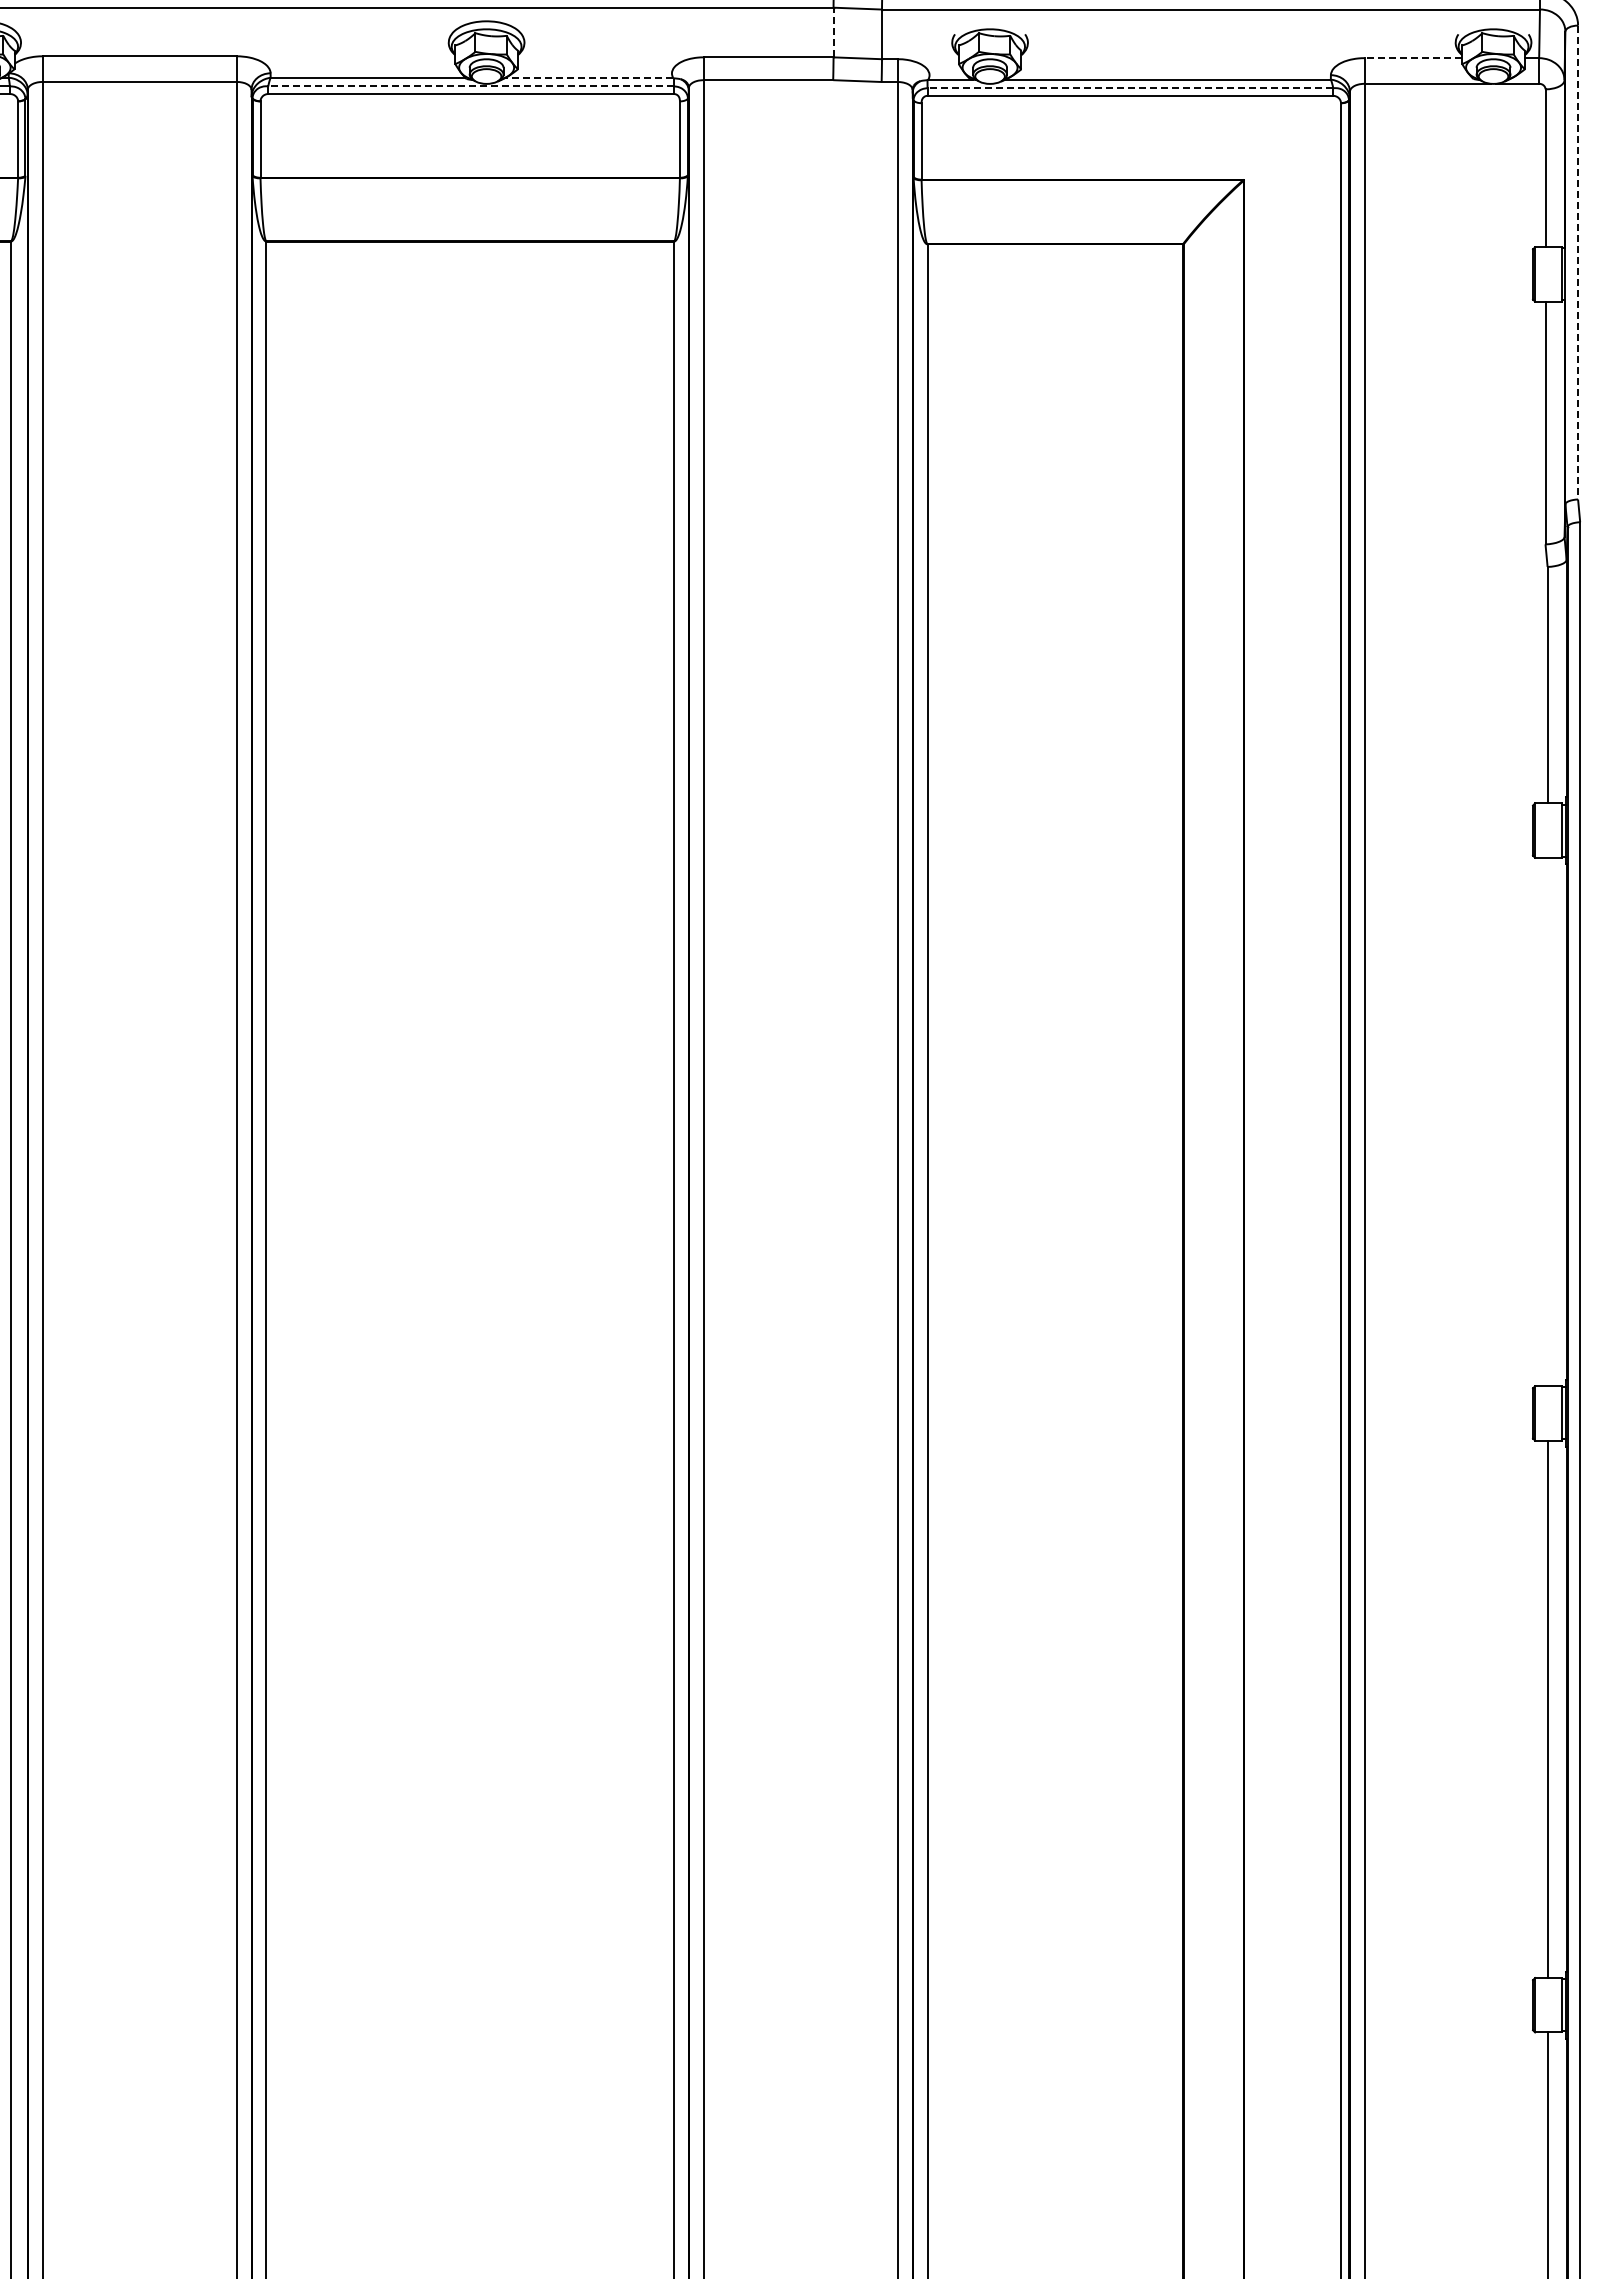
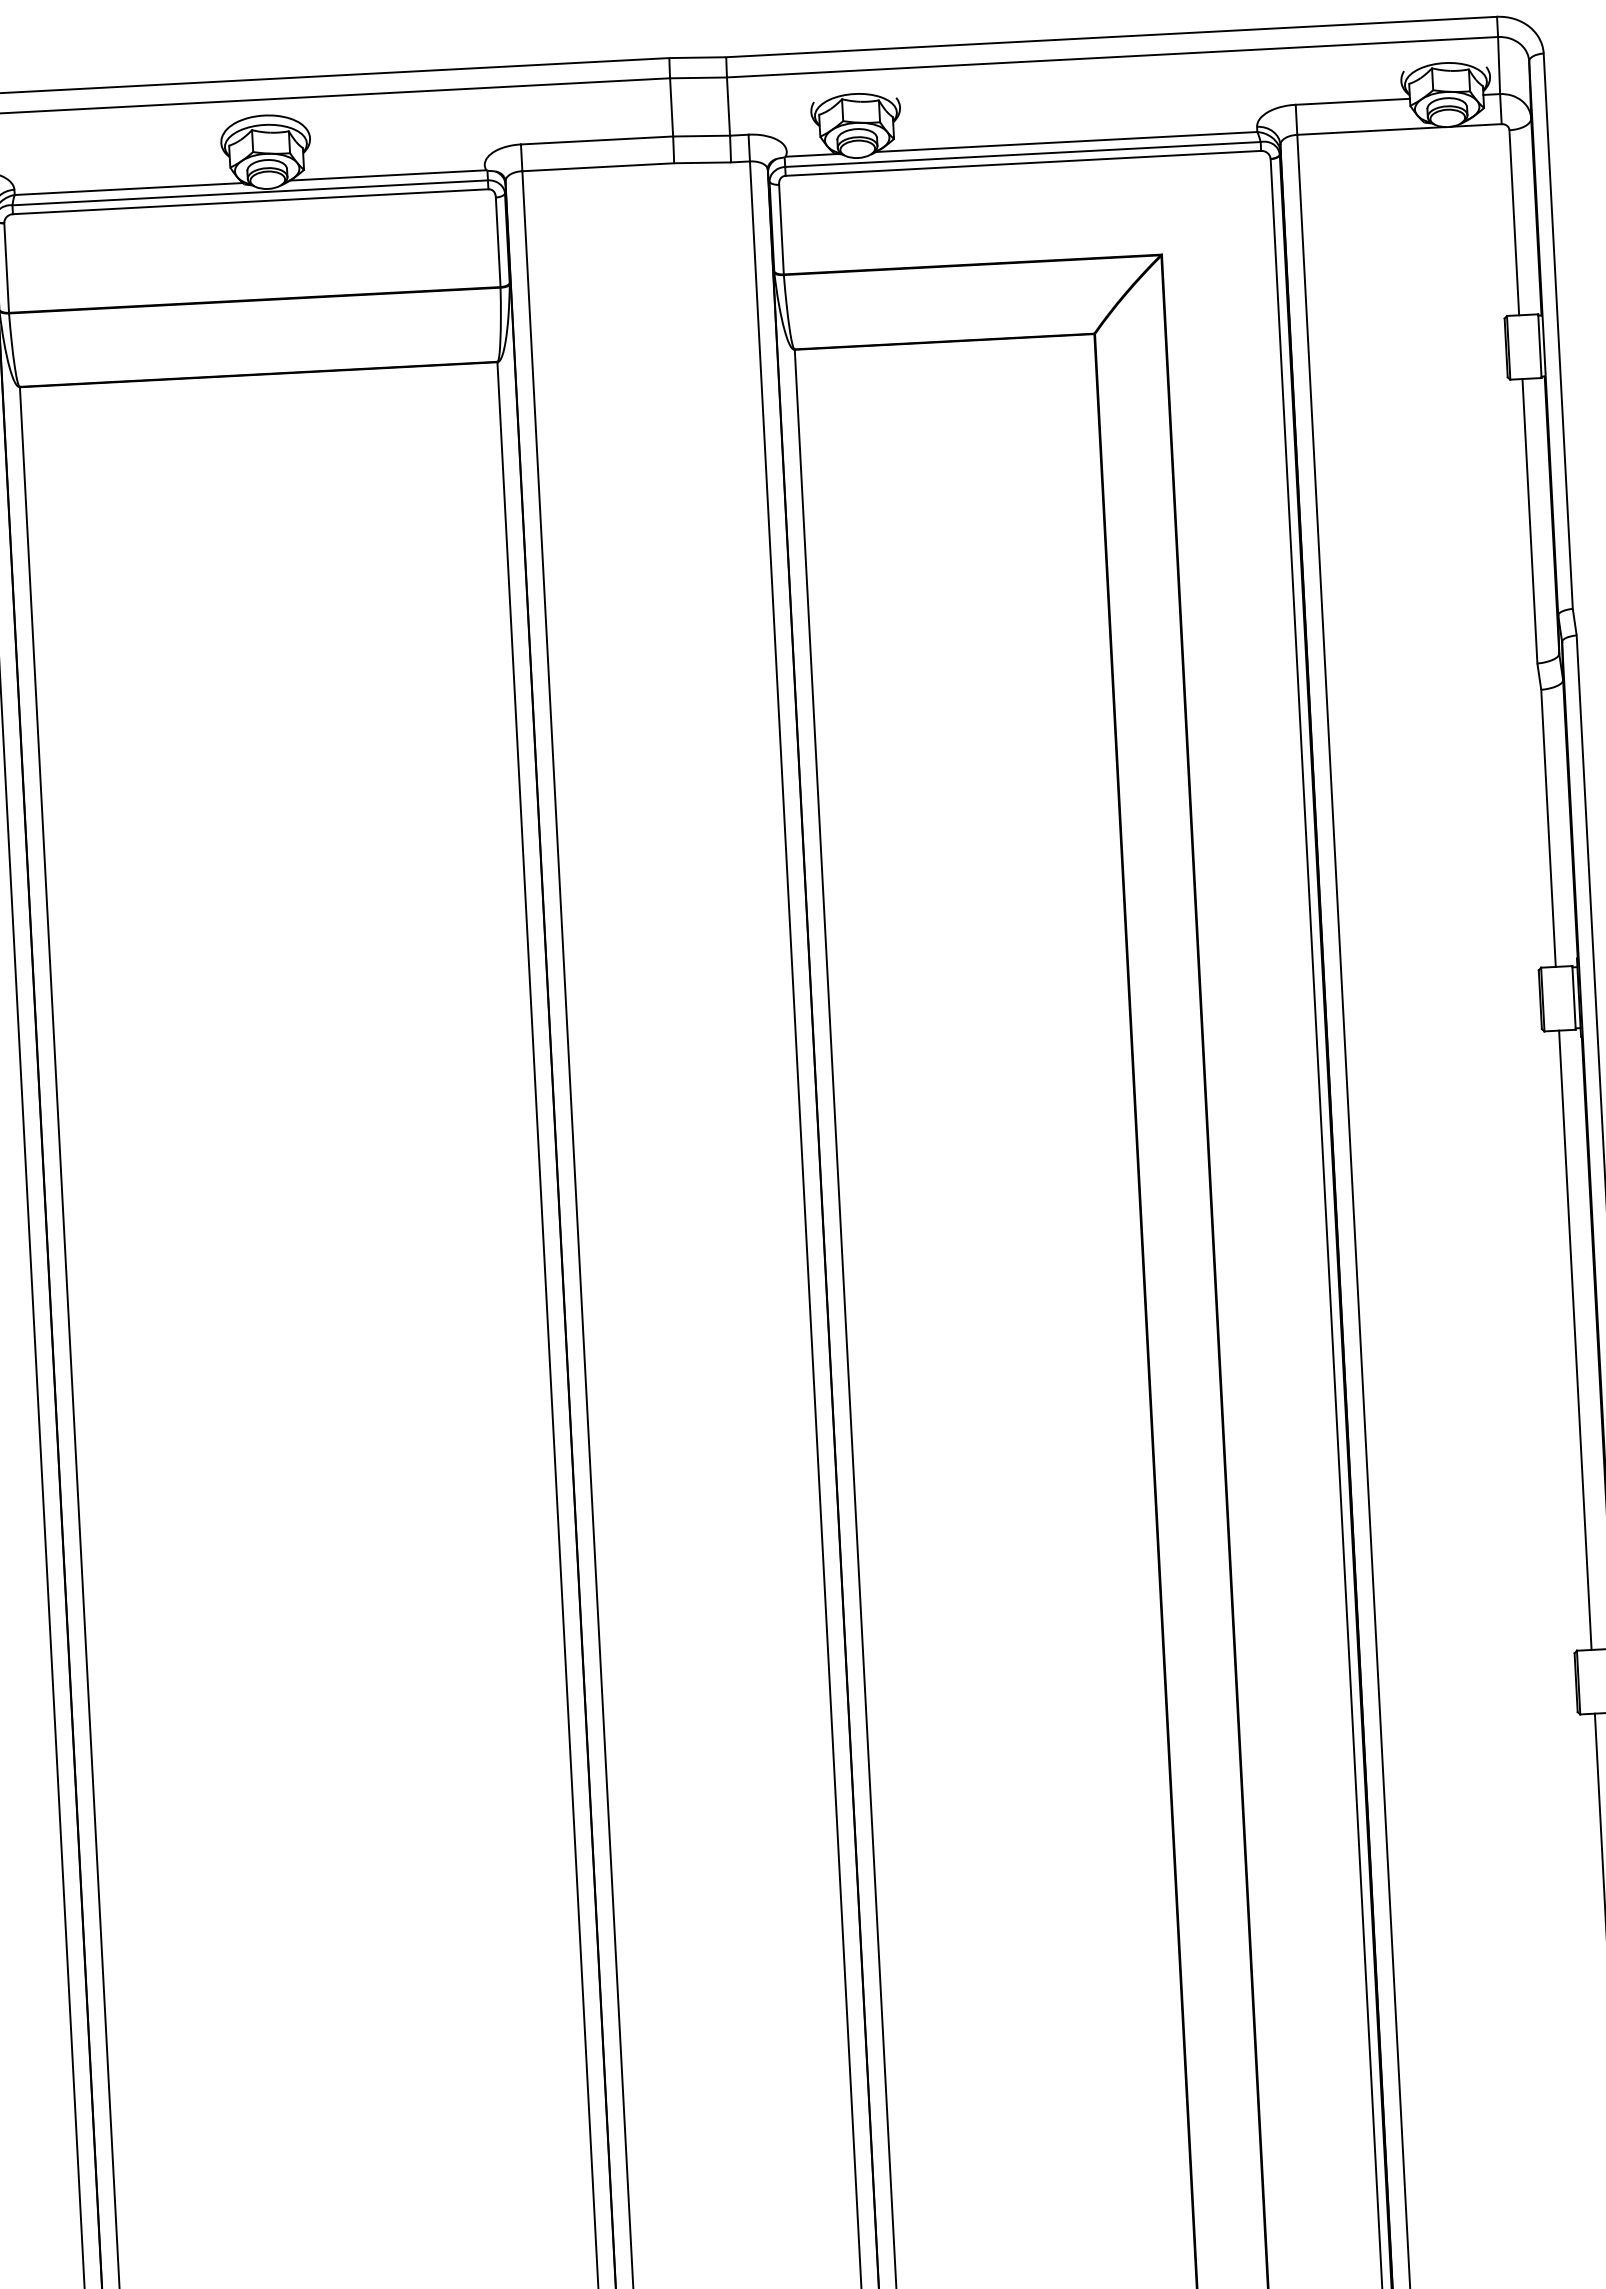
line: (833, 32) -> (671, 107), dashed -> solid
line: (1413, 58) -> (1352, 102), dashed -> solid
line: (589, 77) -> (388, 175), dashed -> solid
line: (471, 86) -> (250, 192), dashed -> solid
line: (1130, 88) -> (1023, 154), dashed -> solid
line: (1578, 262) -> (1558, 331), dashed -> solid
line: (1547, 1121) -> (1575, 1339), added

